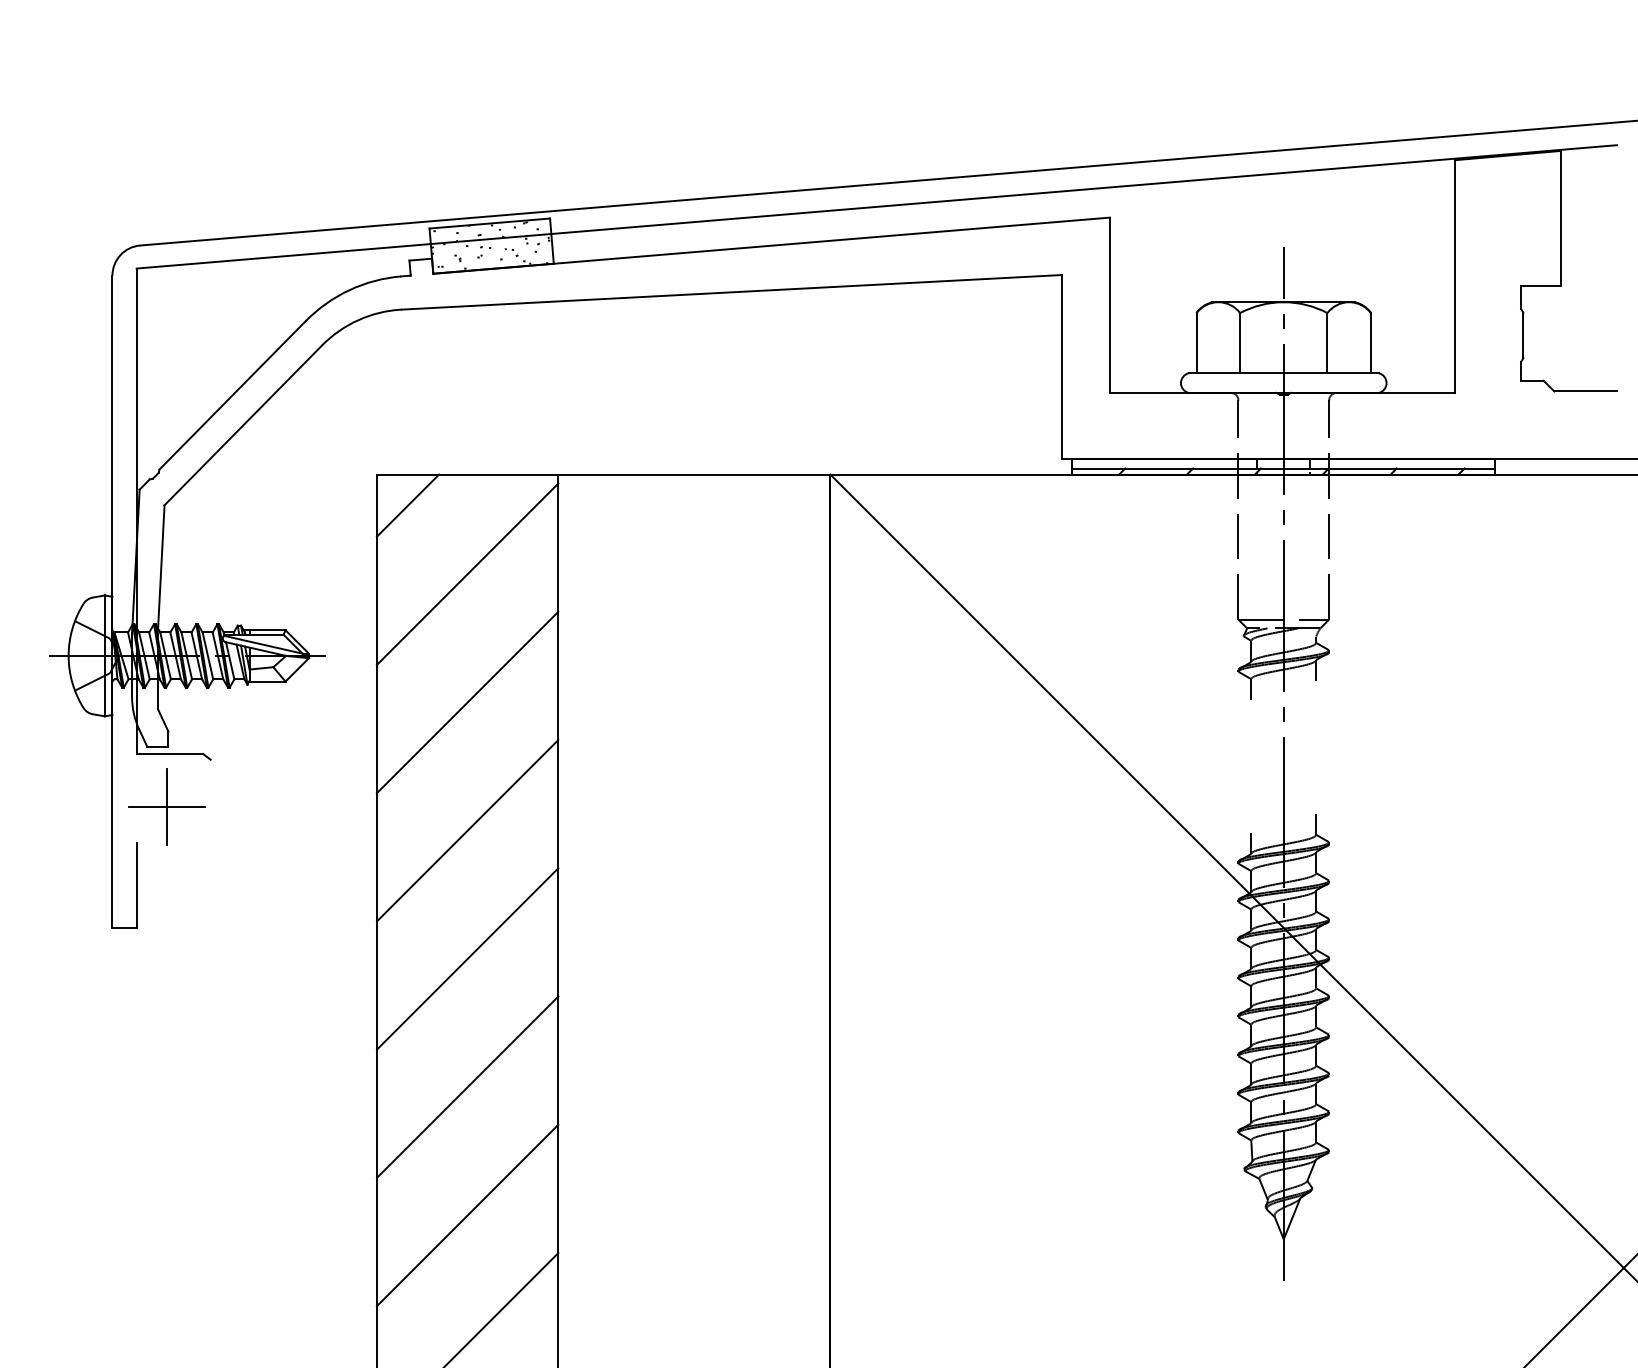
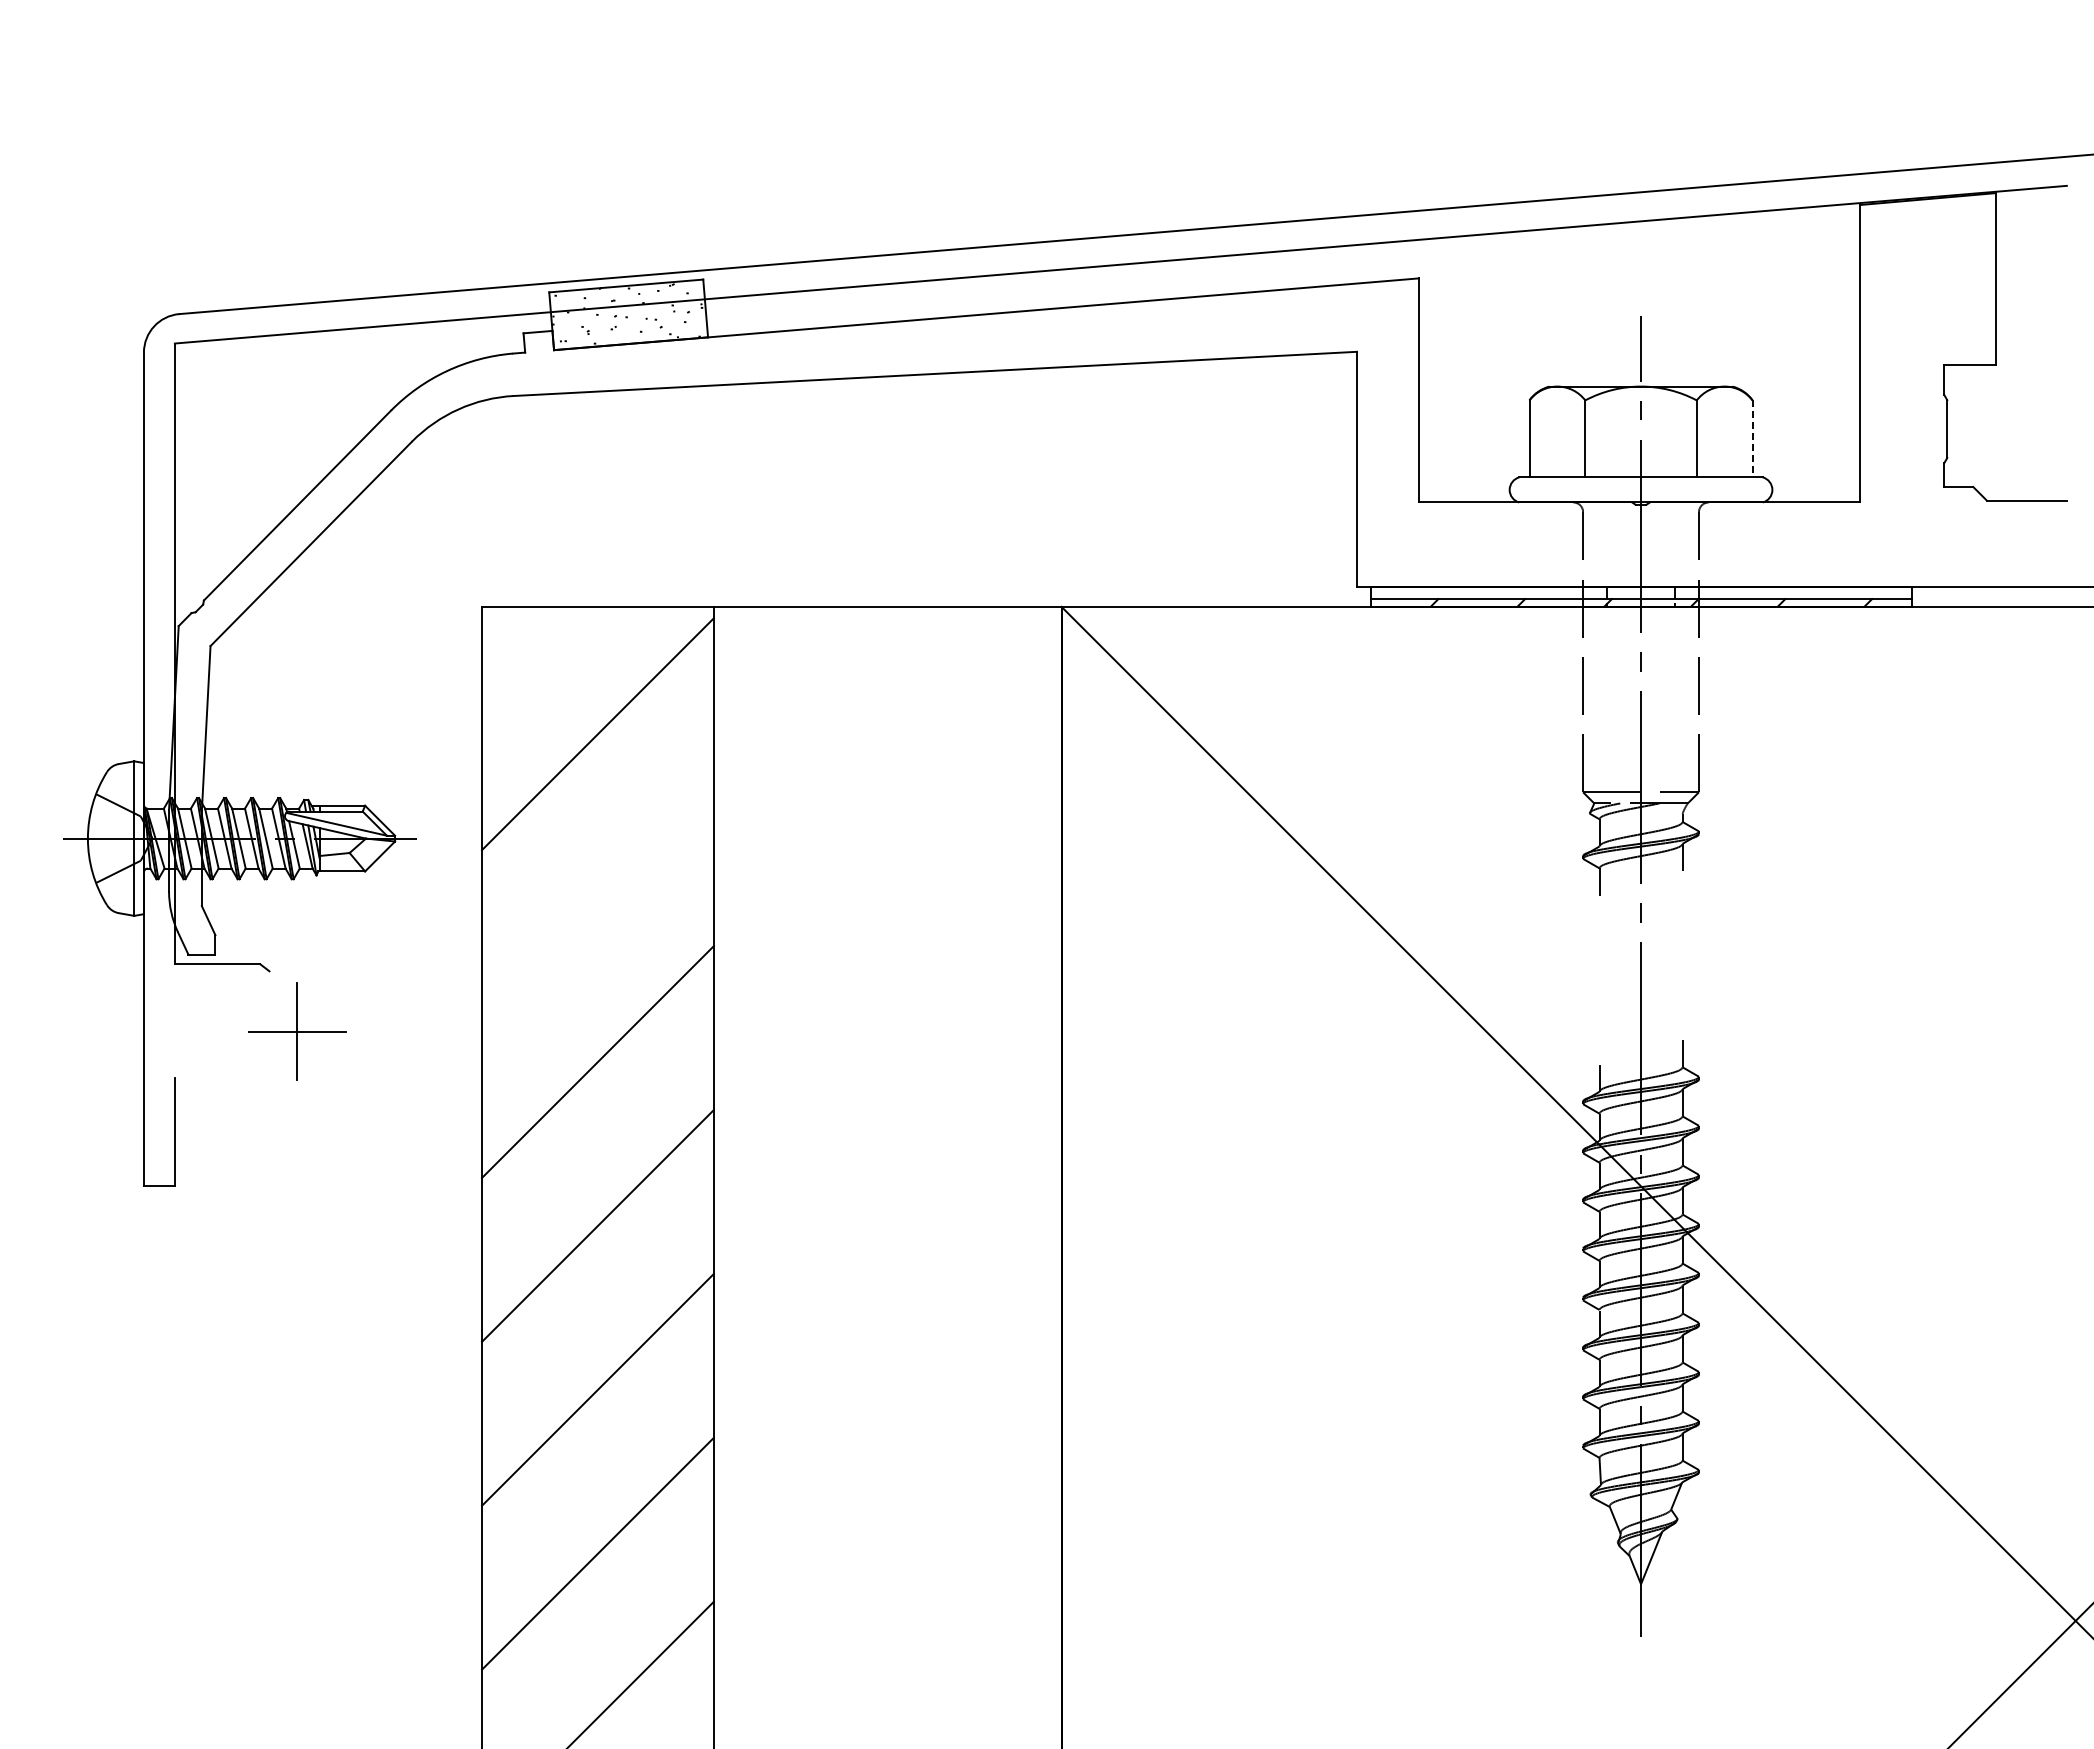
line: (1370, 343) -> (1752, 439), solid -> dashed
line: (407, 505) -> (521, 646), removed
line: (467, 702) -> (597, 898), removed
part: (166, 806) -> (297, 1031), moved

